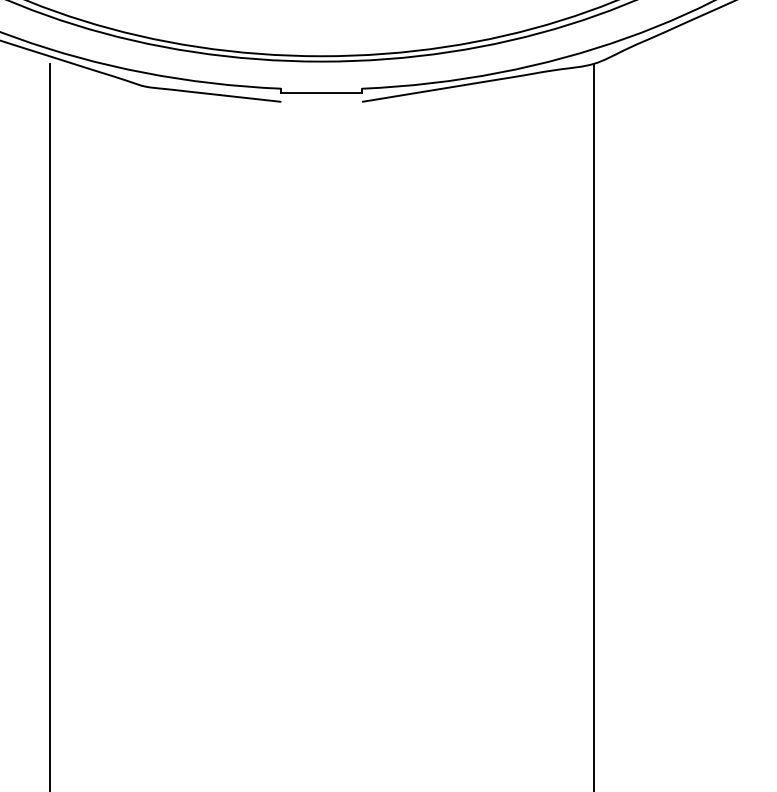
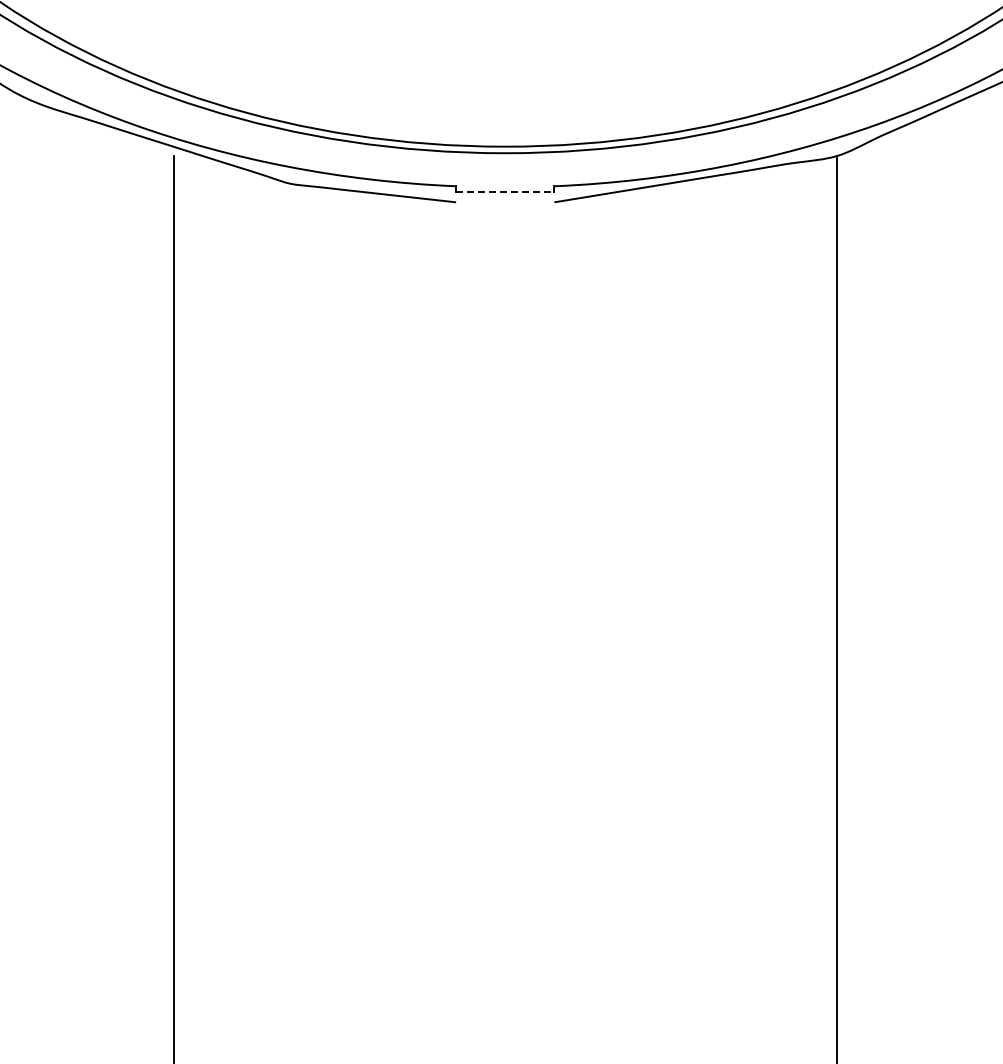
line: (321, 93) -> (505, 191), solid -> dashed

